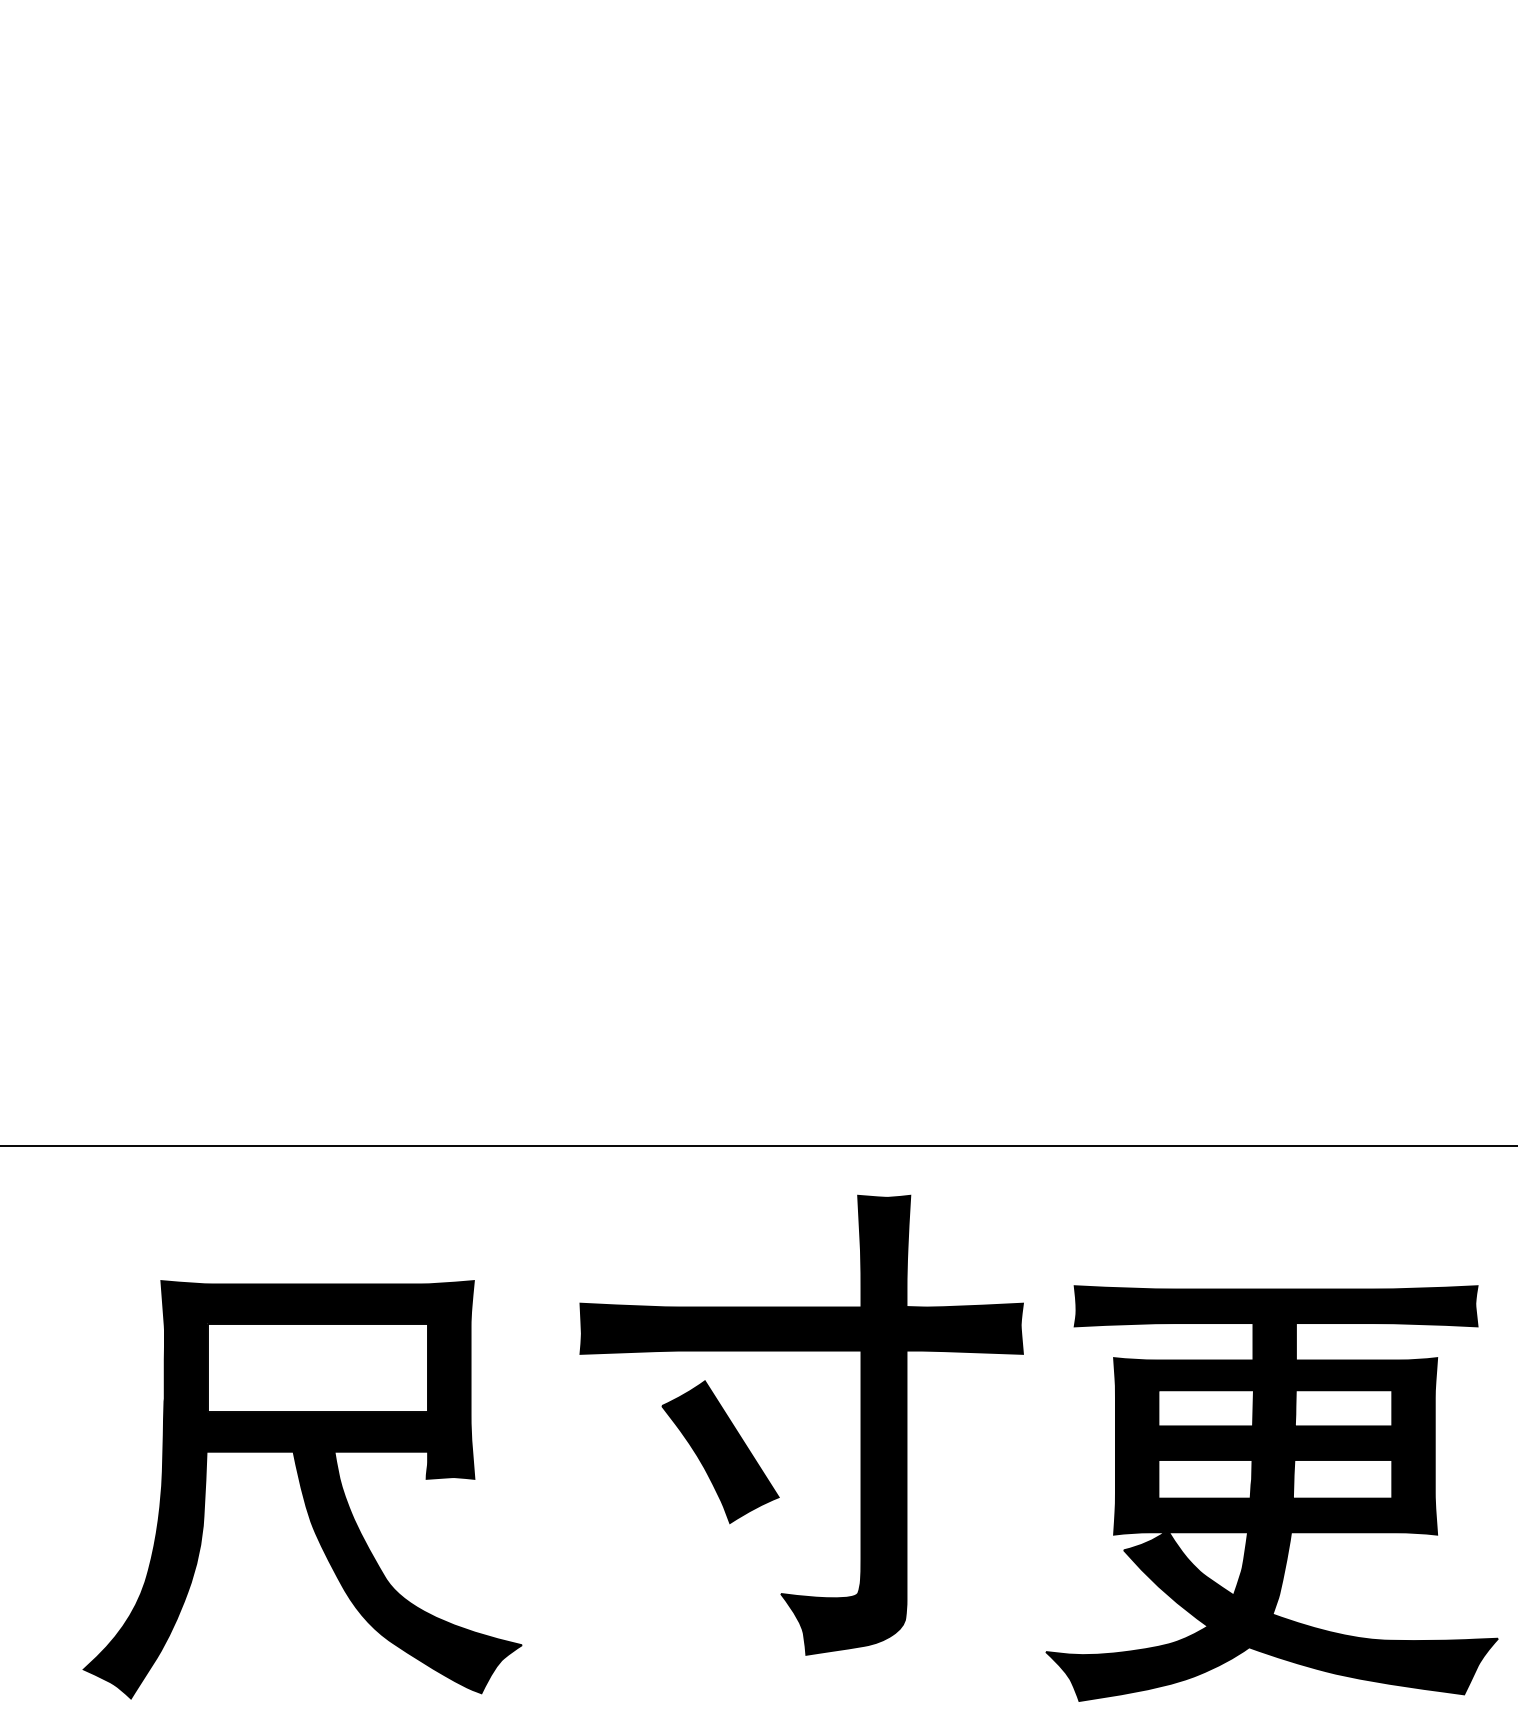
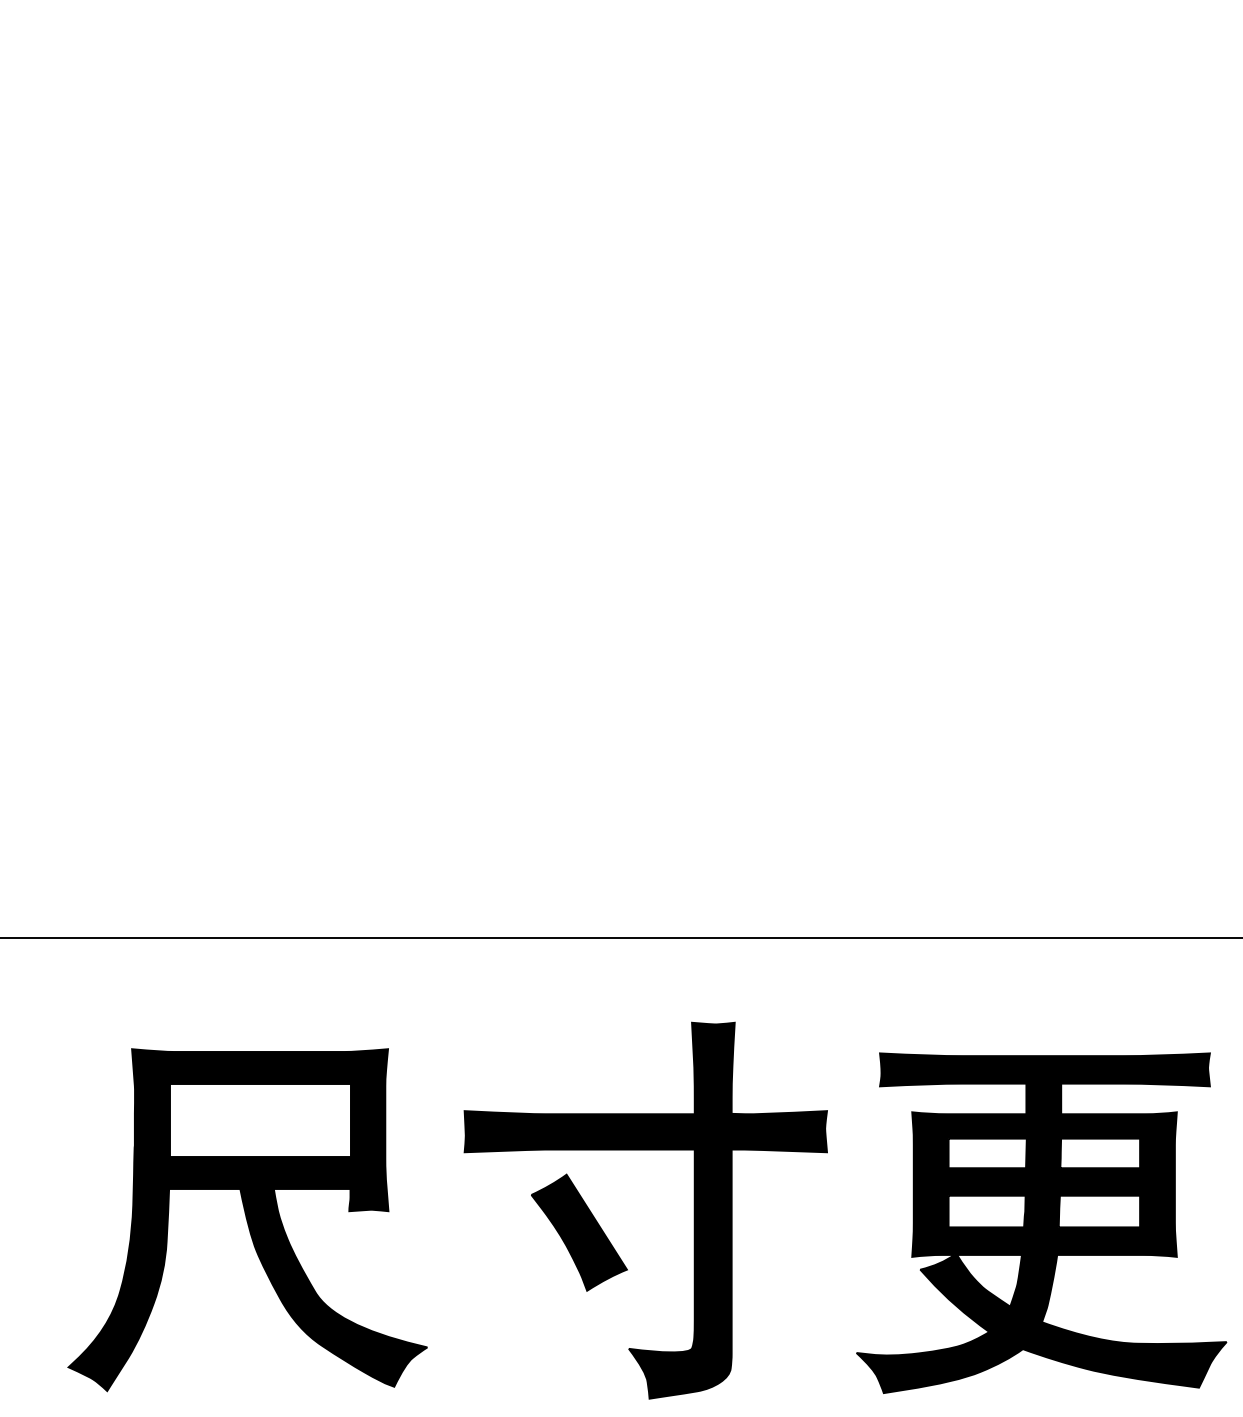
part: (753, 1455) -> (606, 1235), moved

